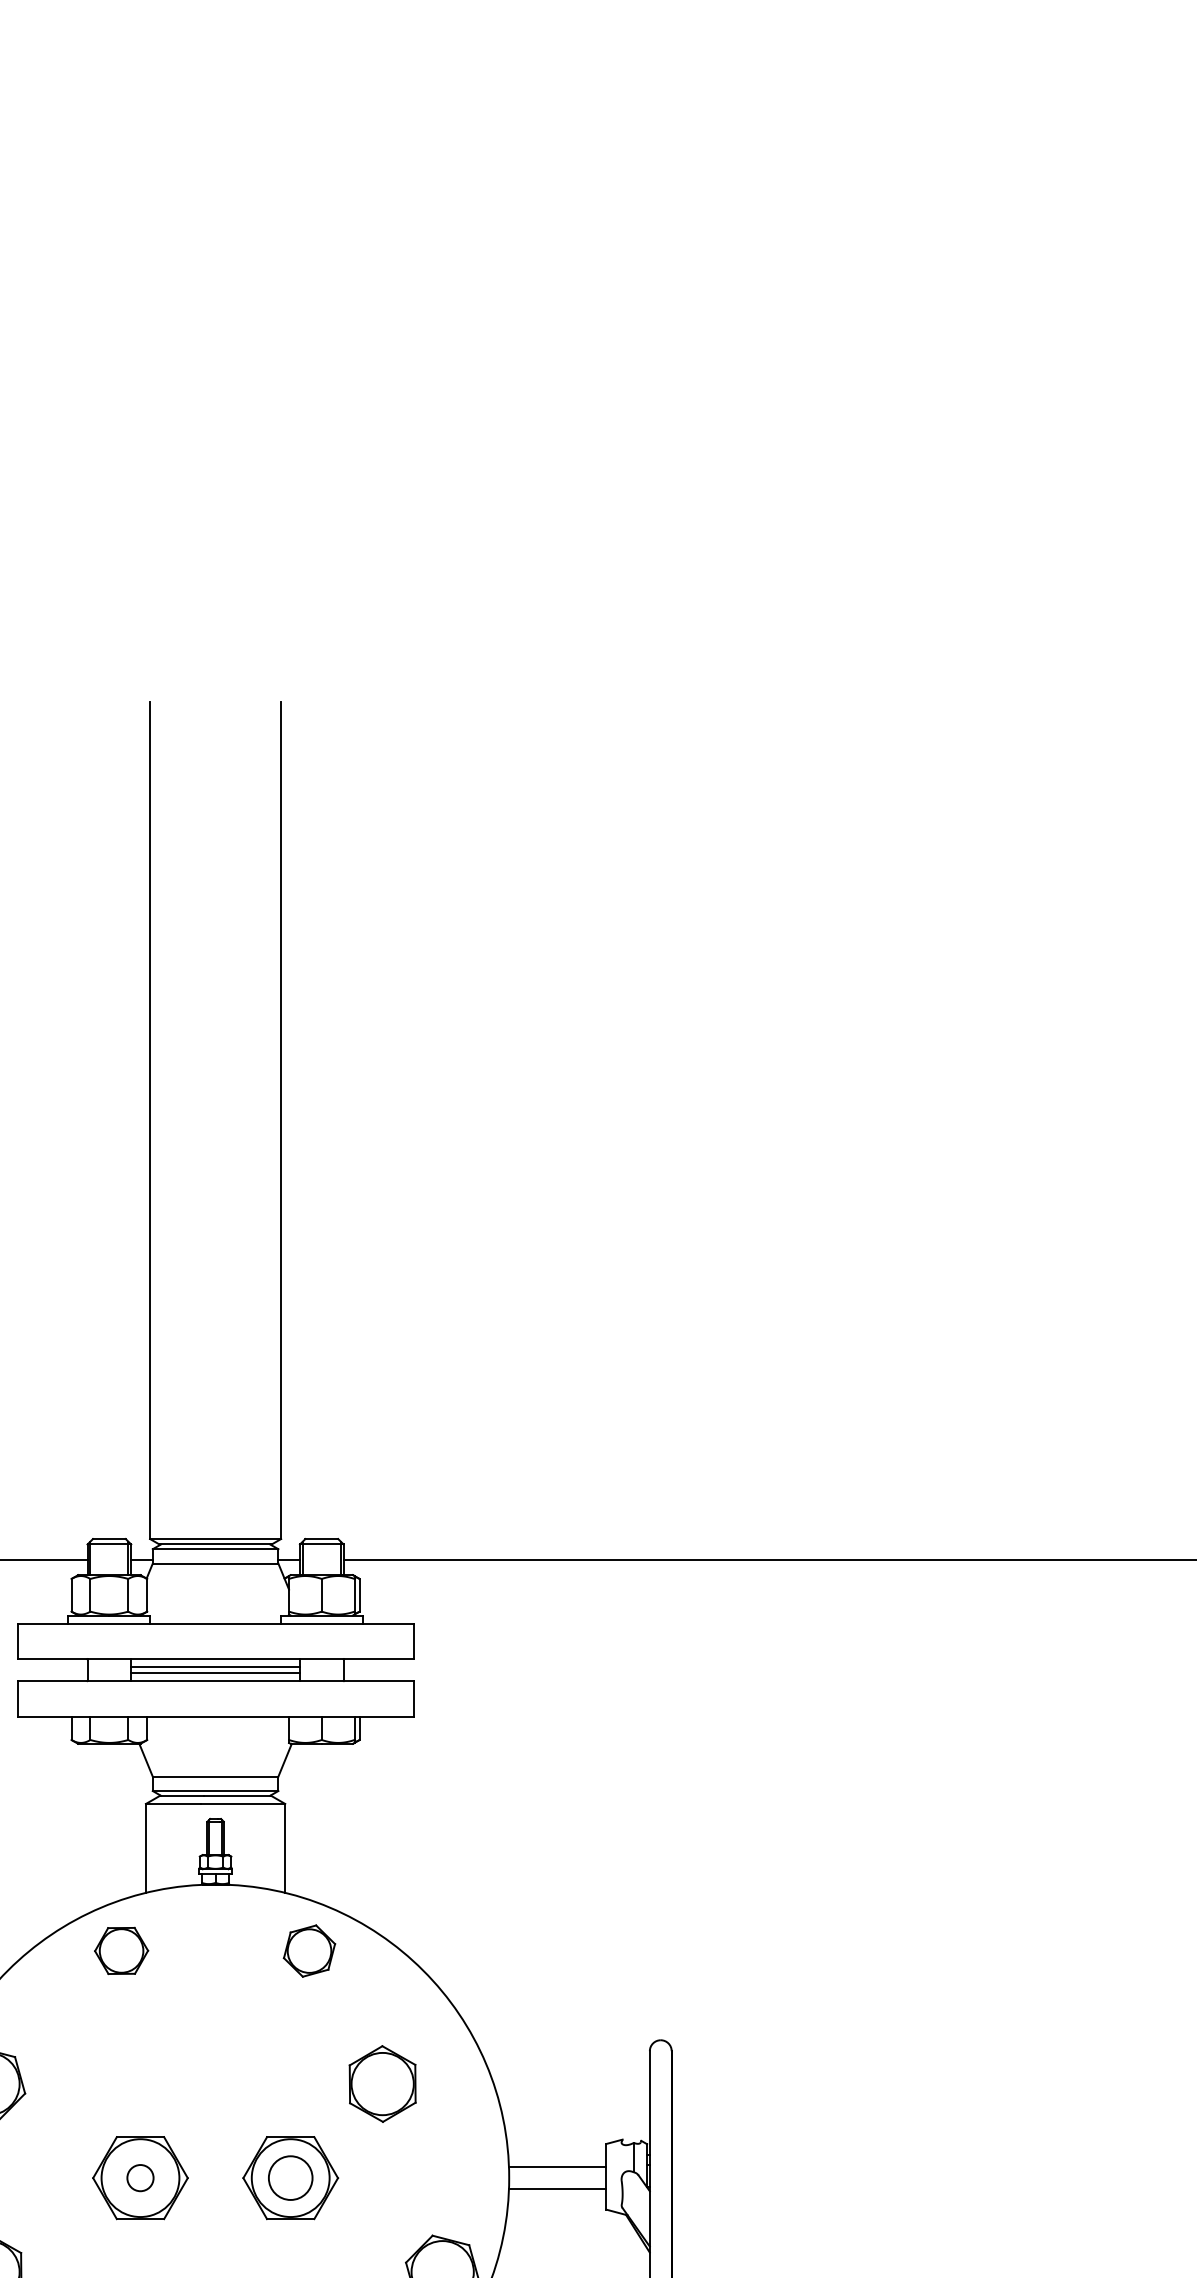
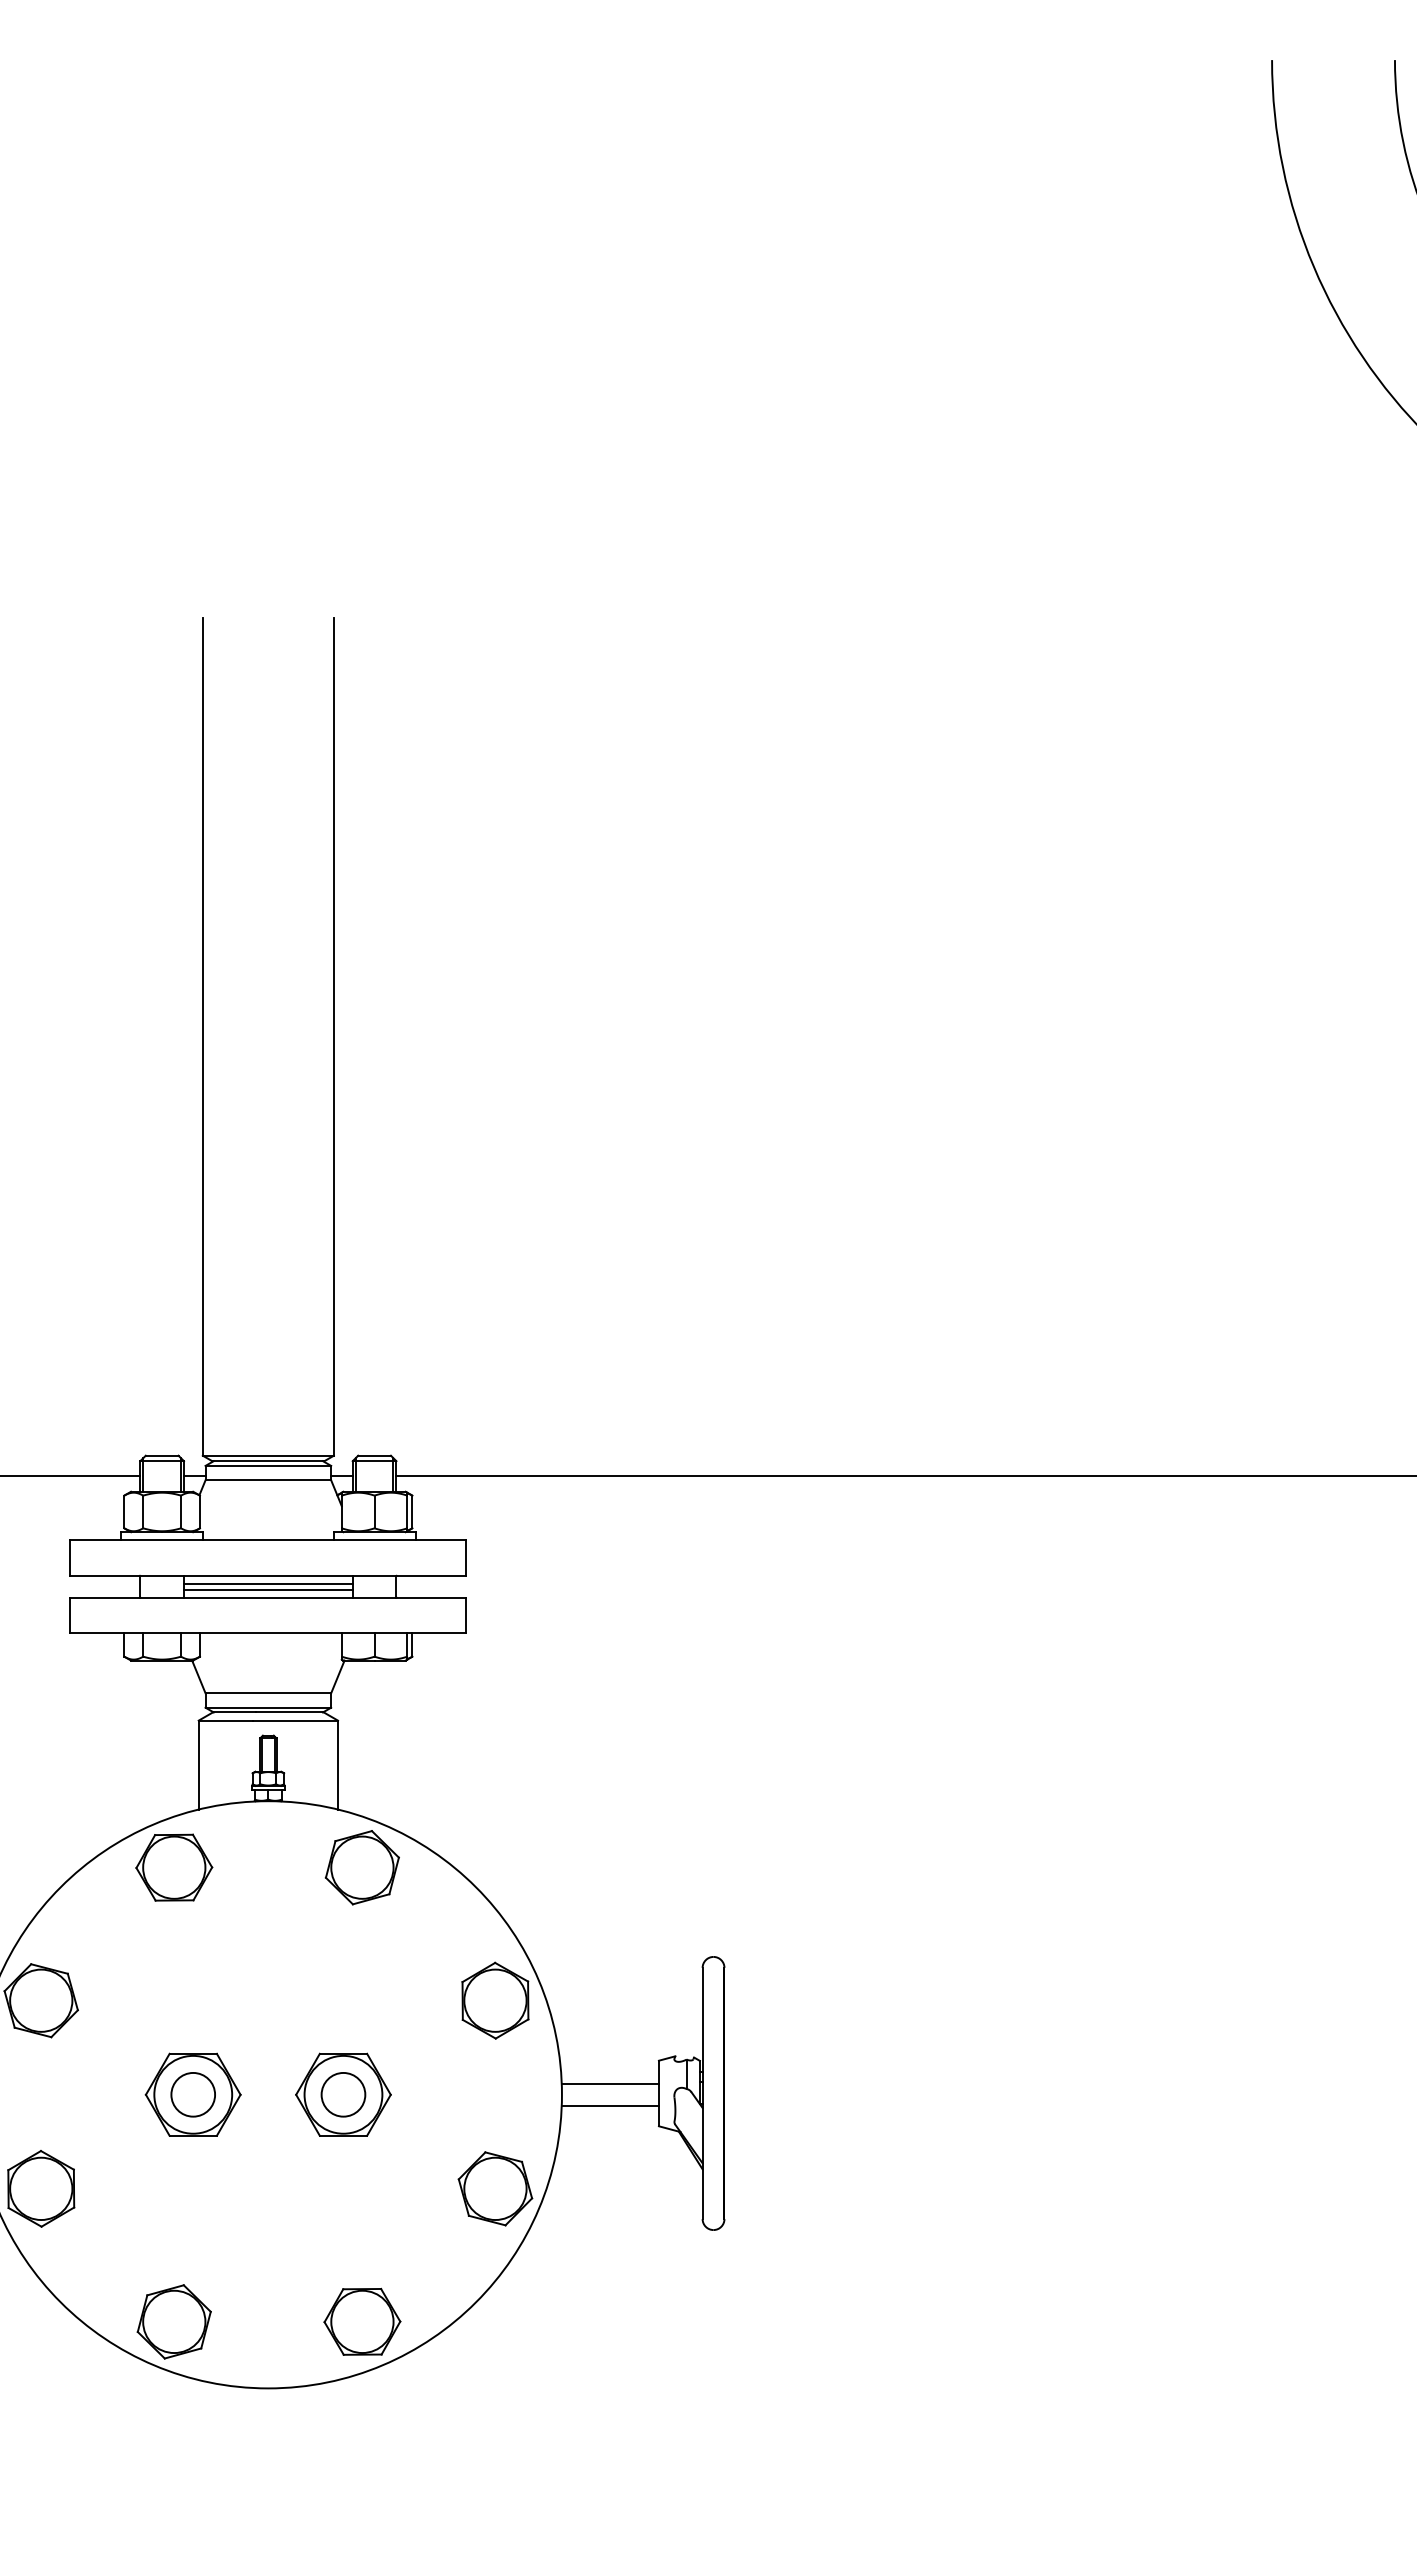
part: (121, 1950) -> (174, 1867), size x1.43
part: (308, 1950) -> (361, 1867), size x1.43
part: (382, 2083) -> (495, 2000), moved
circle: (140, 2177) -> (193, 2094), size x1.67

